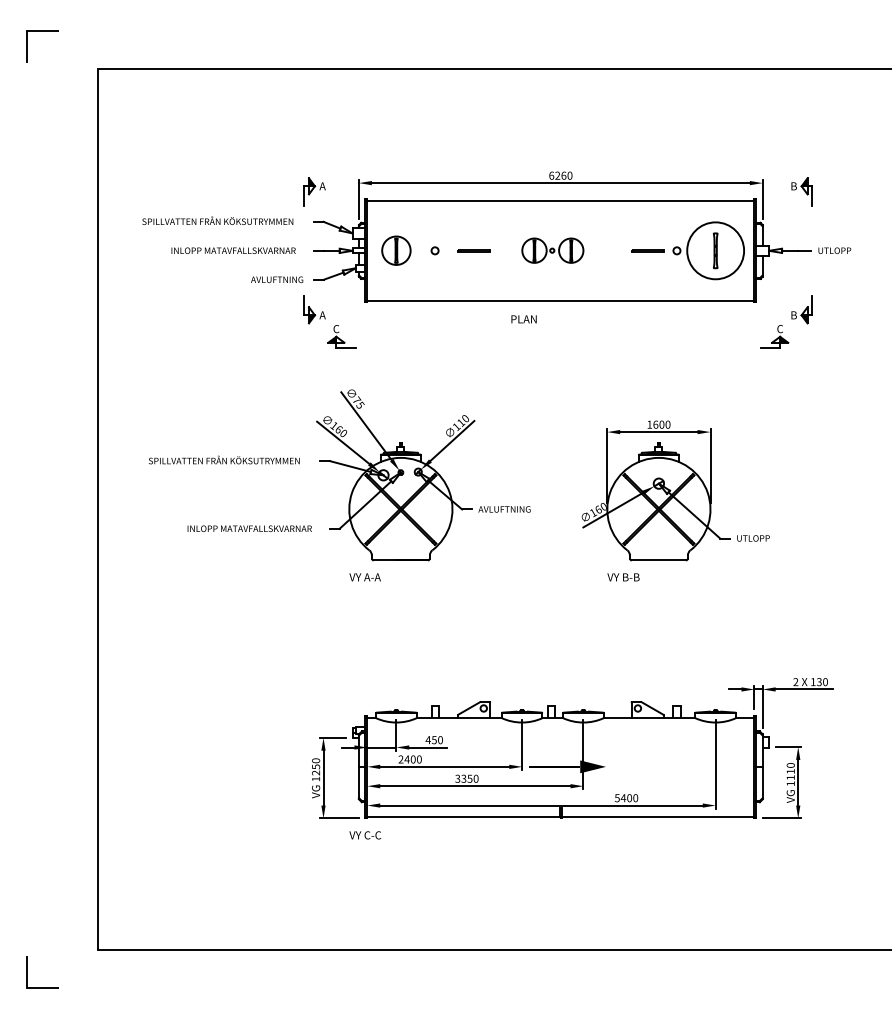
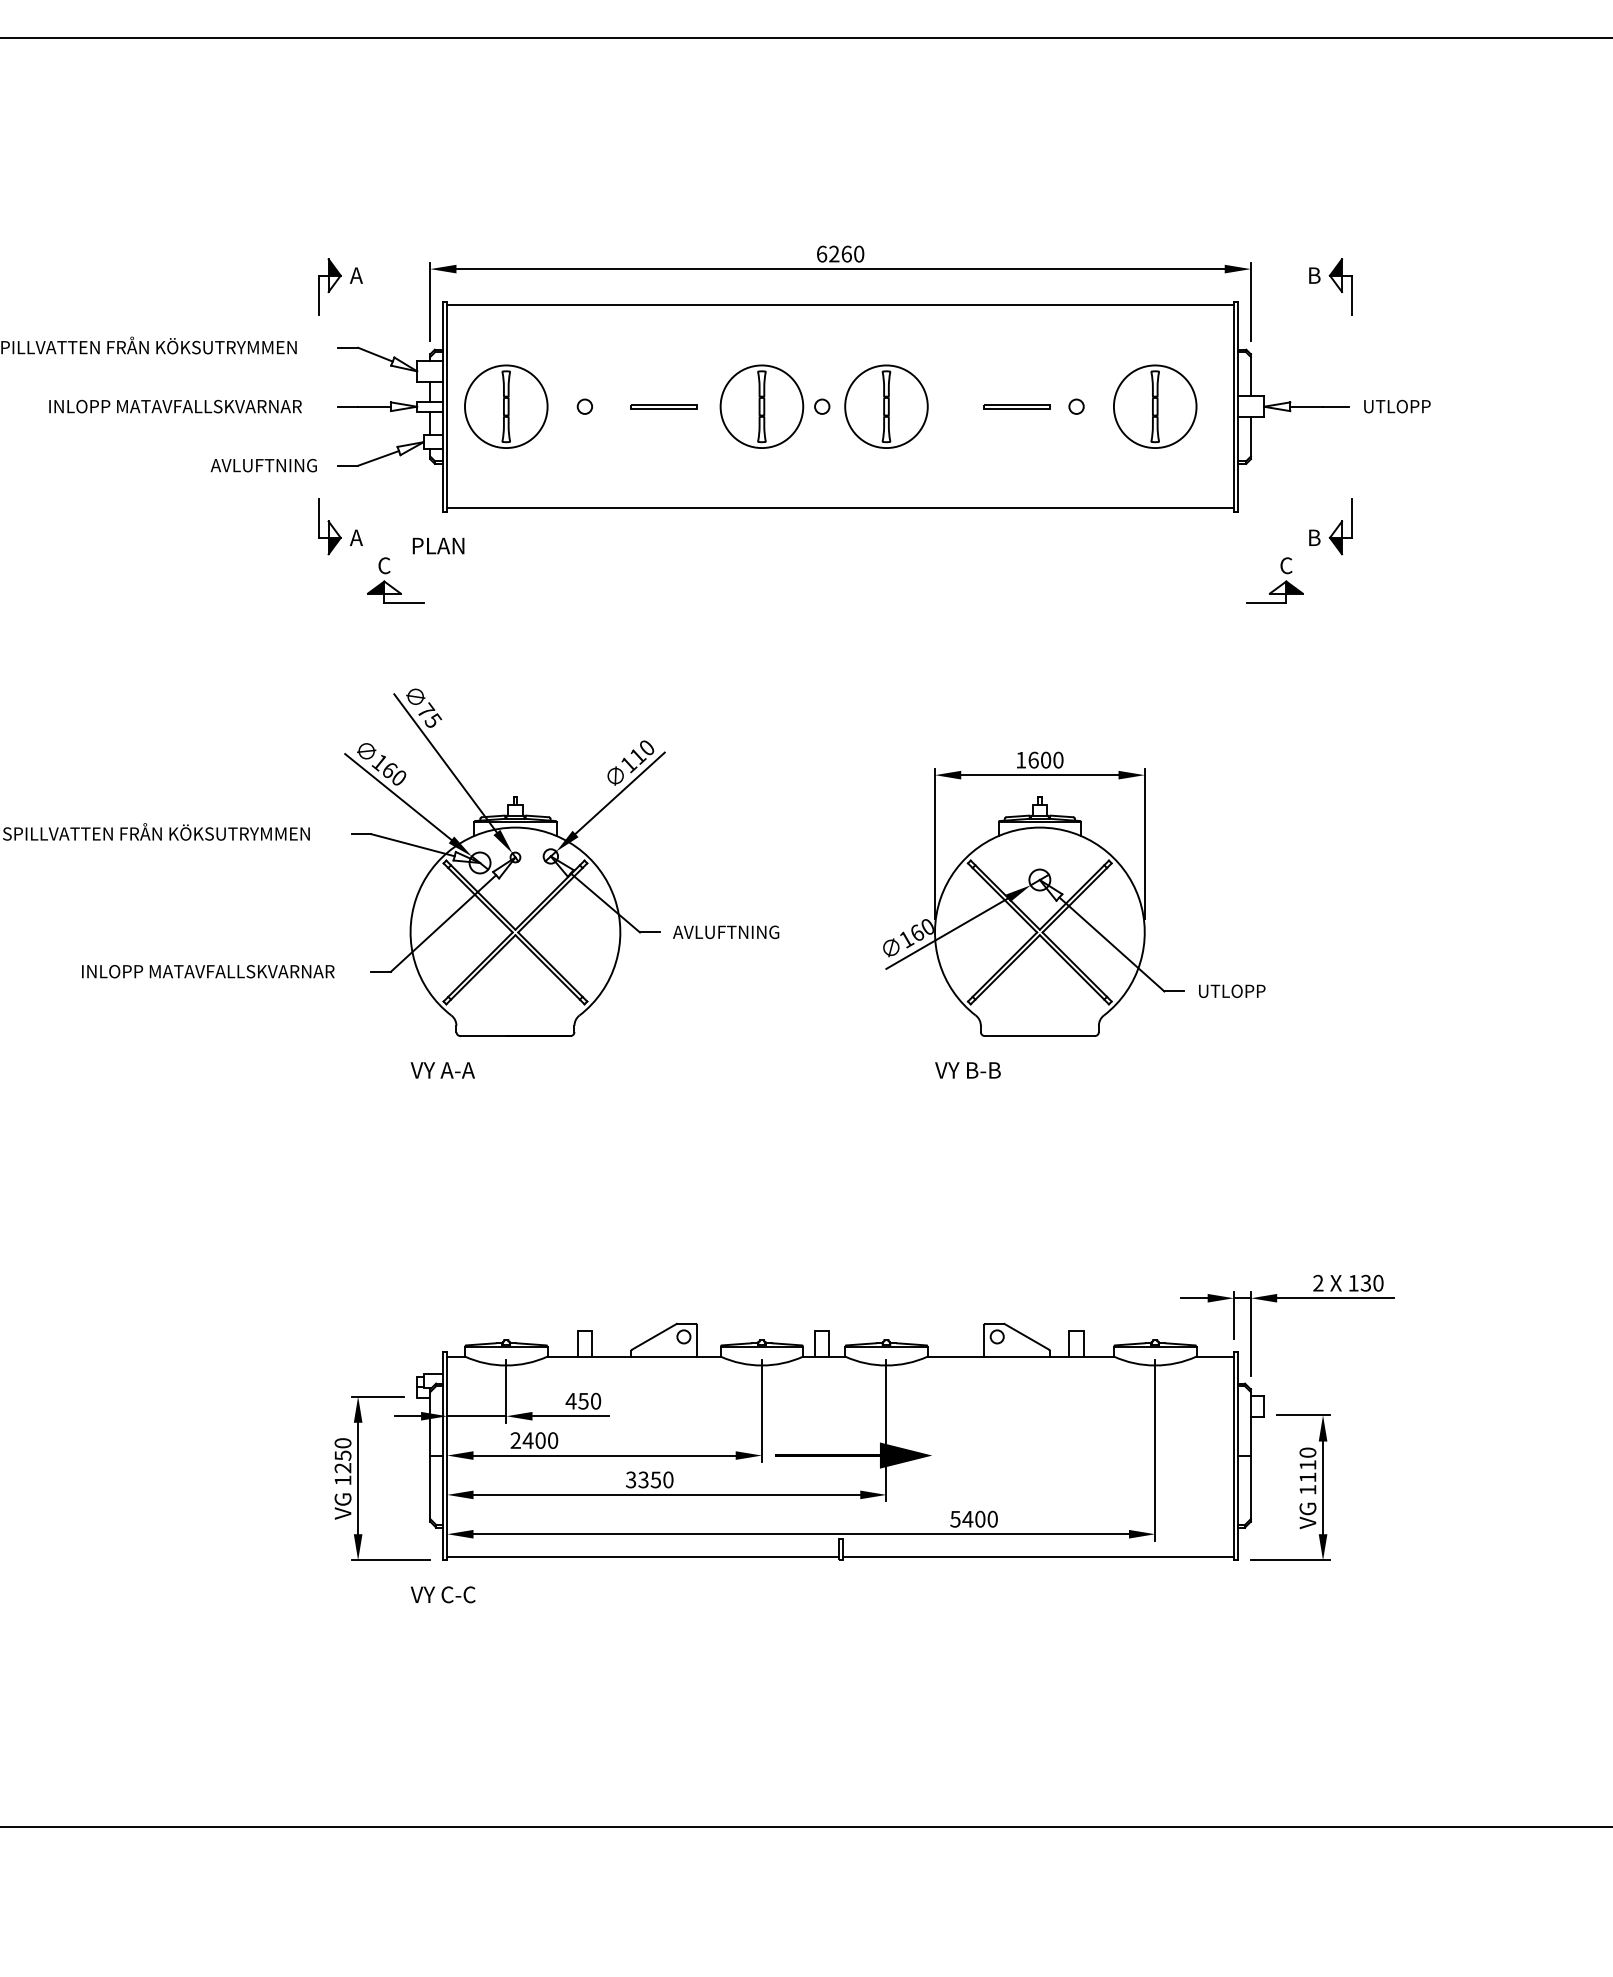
part: (396, 250) -> (506, 406), size x1.43
part: (552, 250) -> (823, 406), size x1.67
circle: (715, 250) -> (1154, 406), size x0.71
text: (523, 319) -> (437, 546), moved

